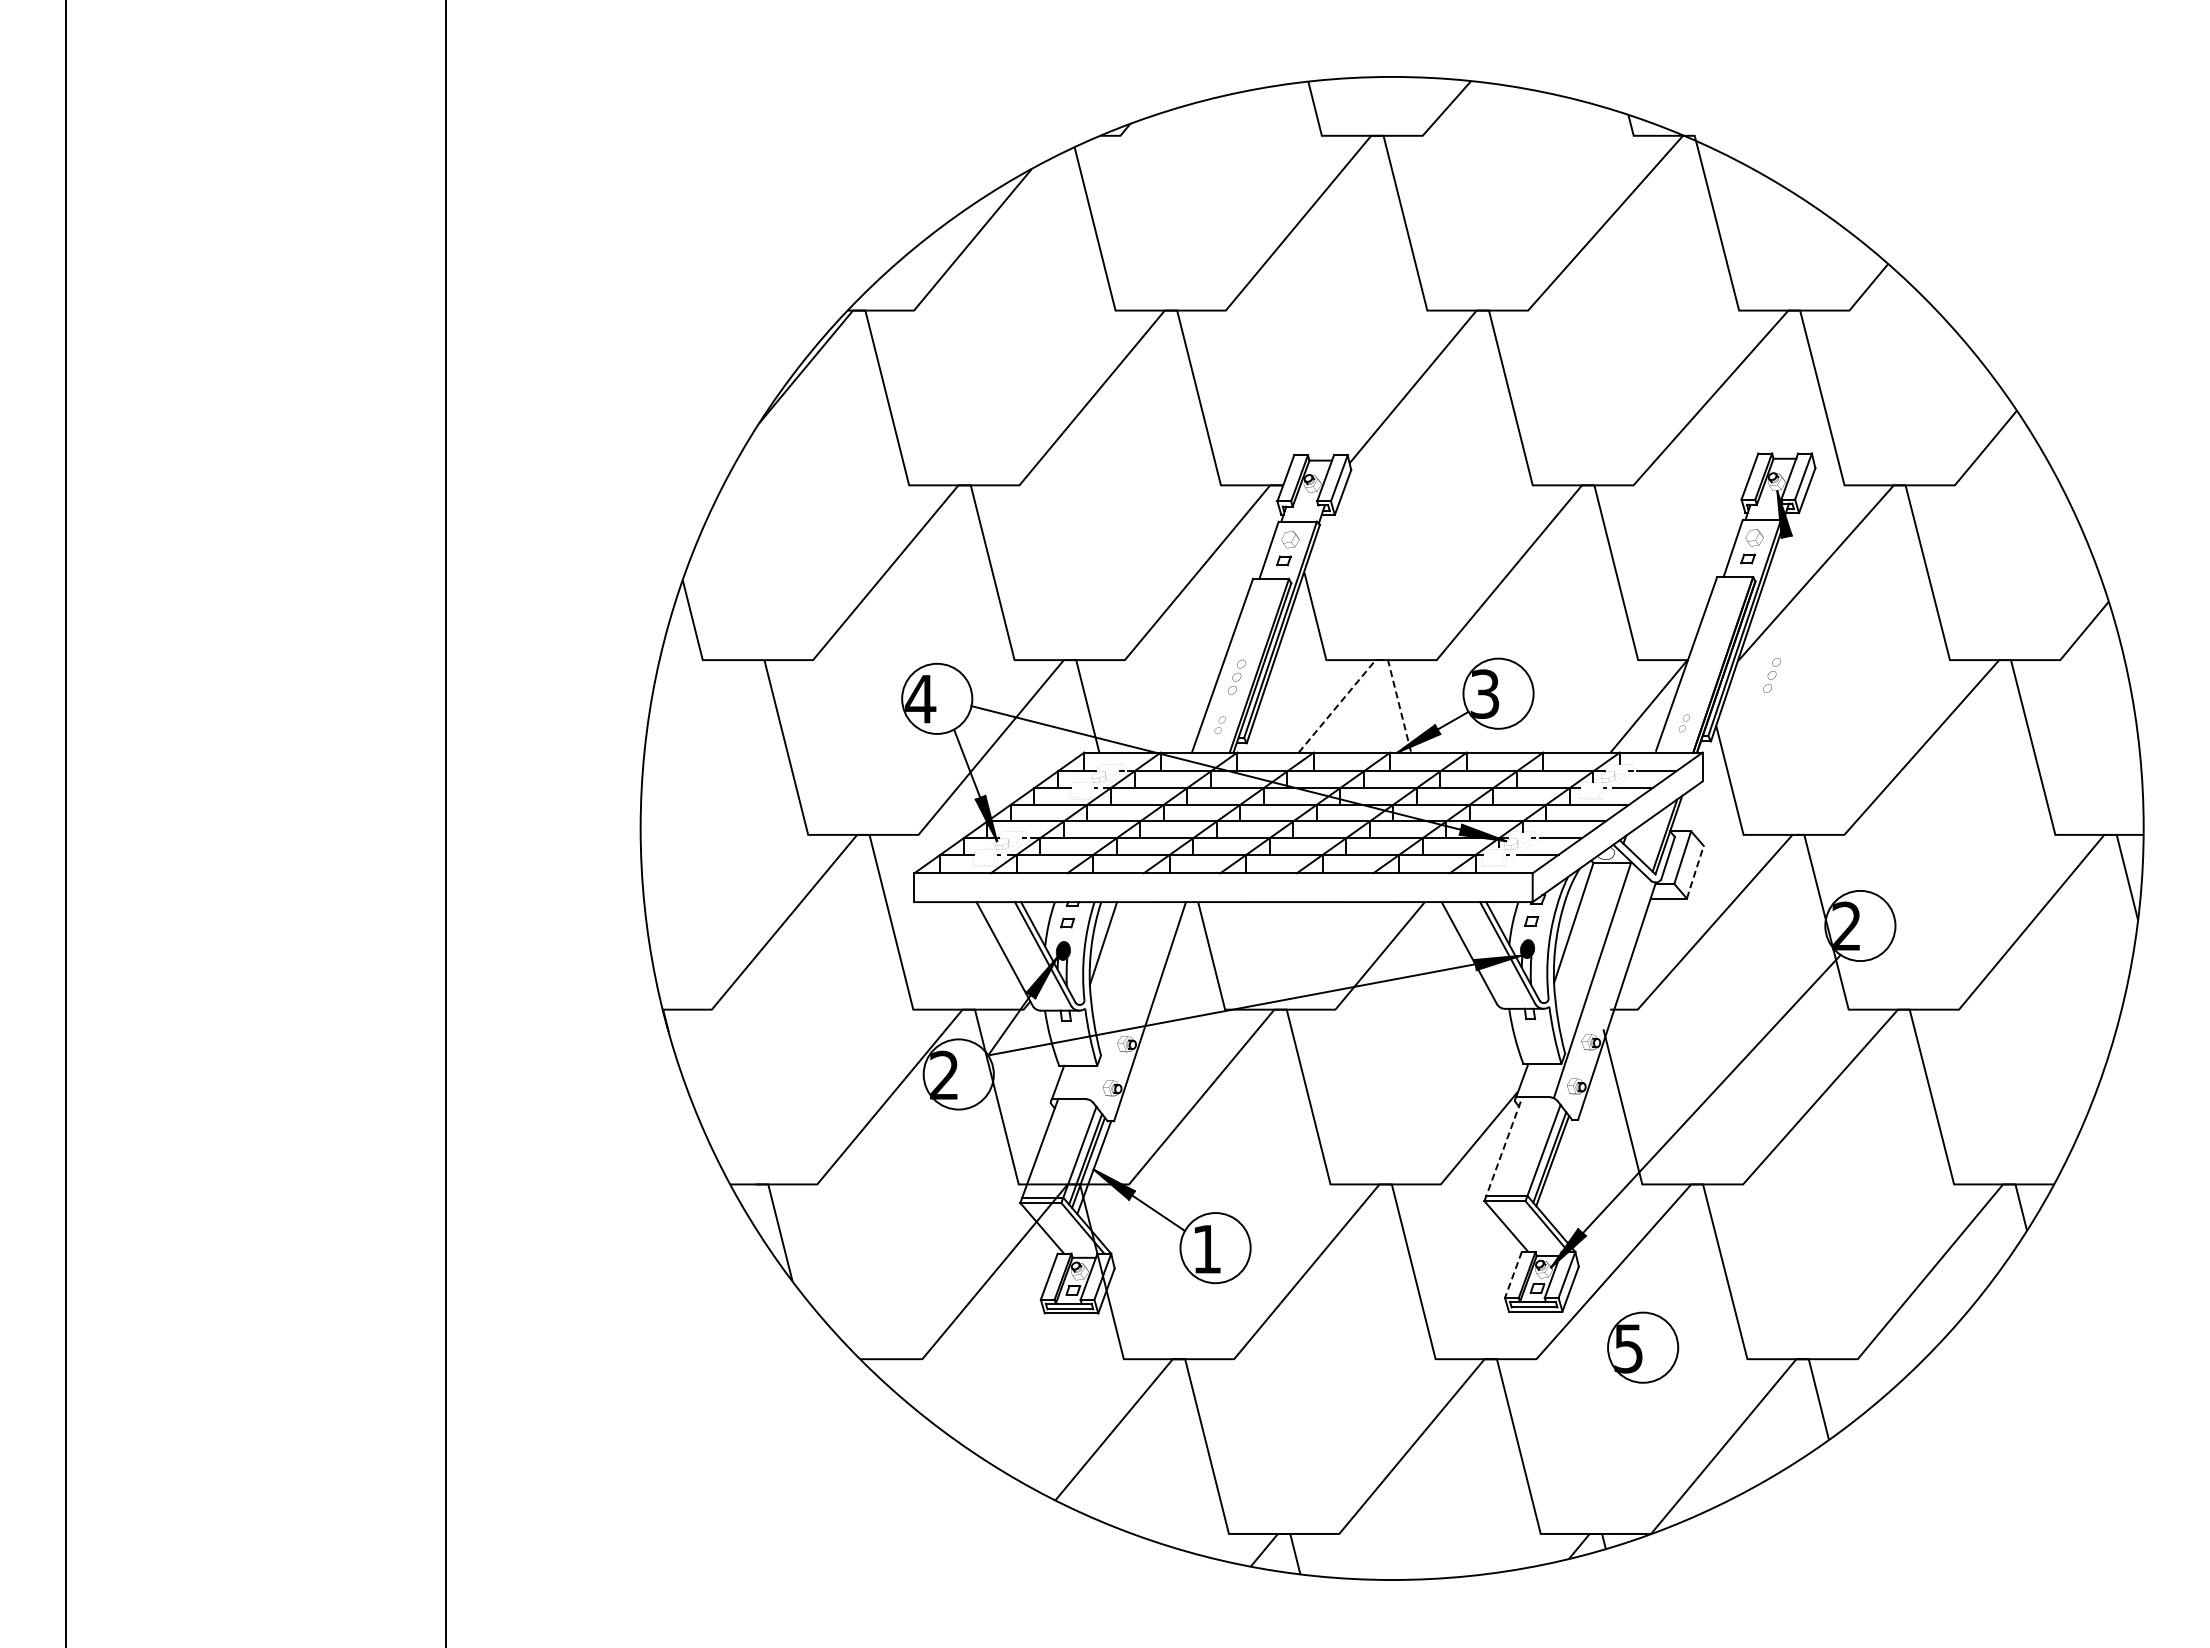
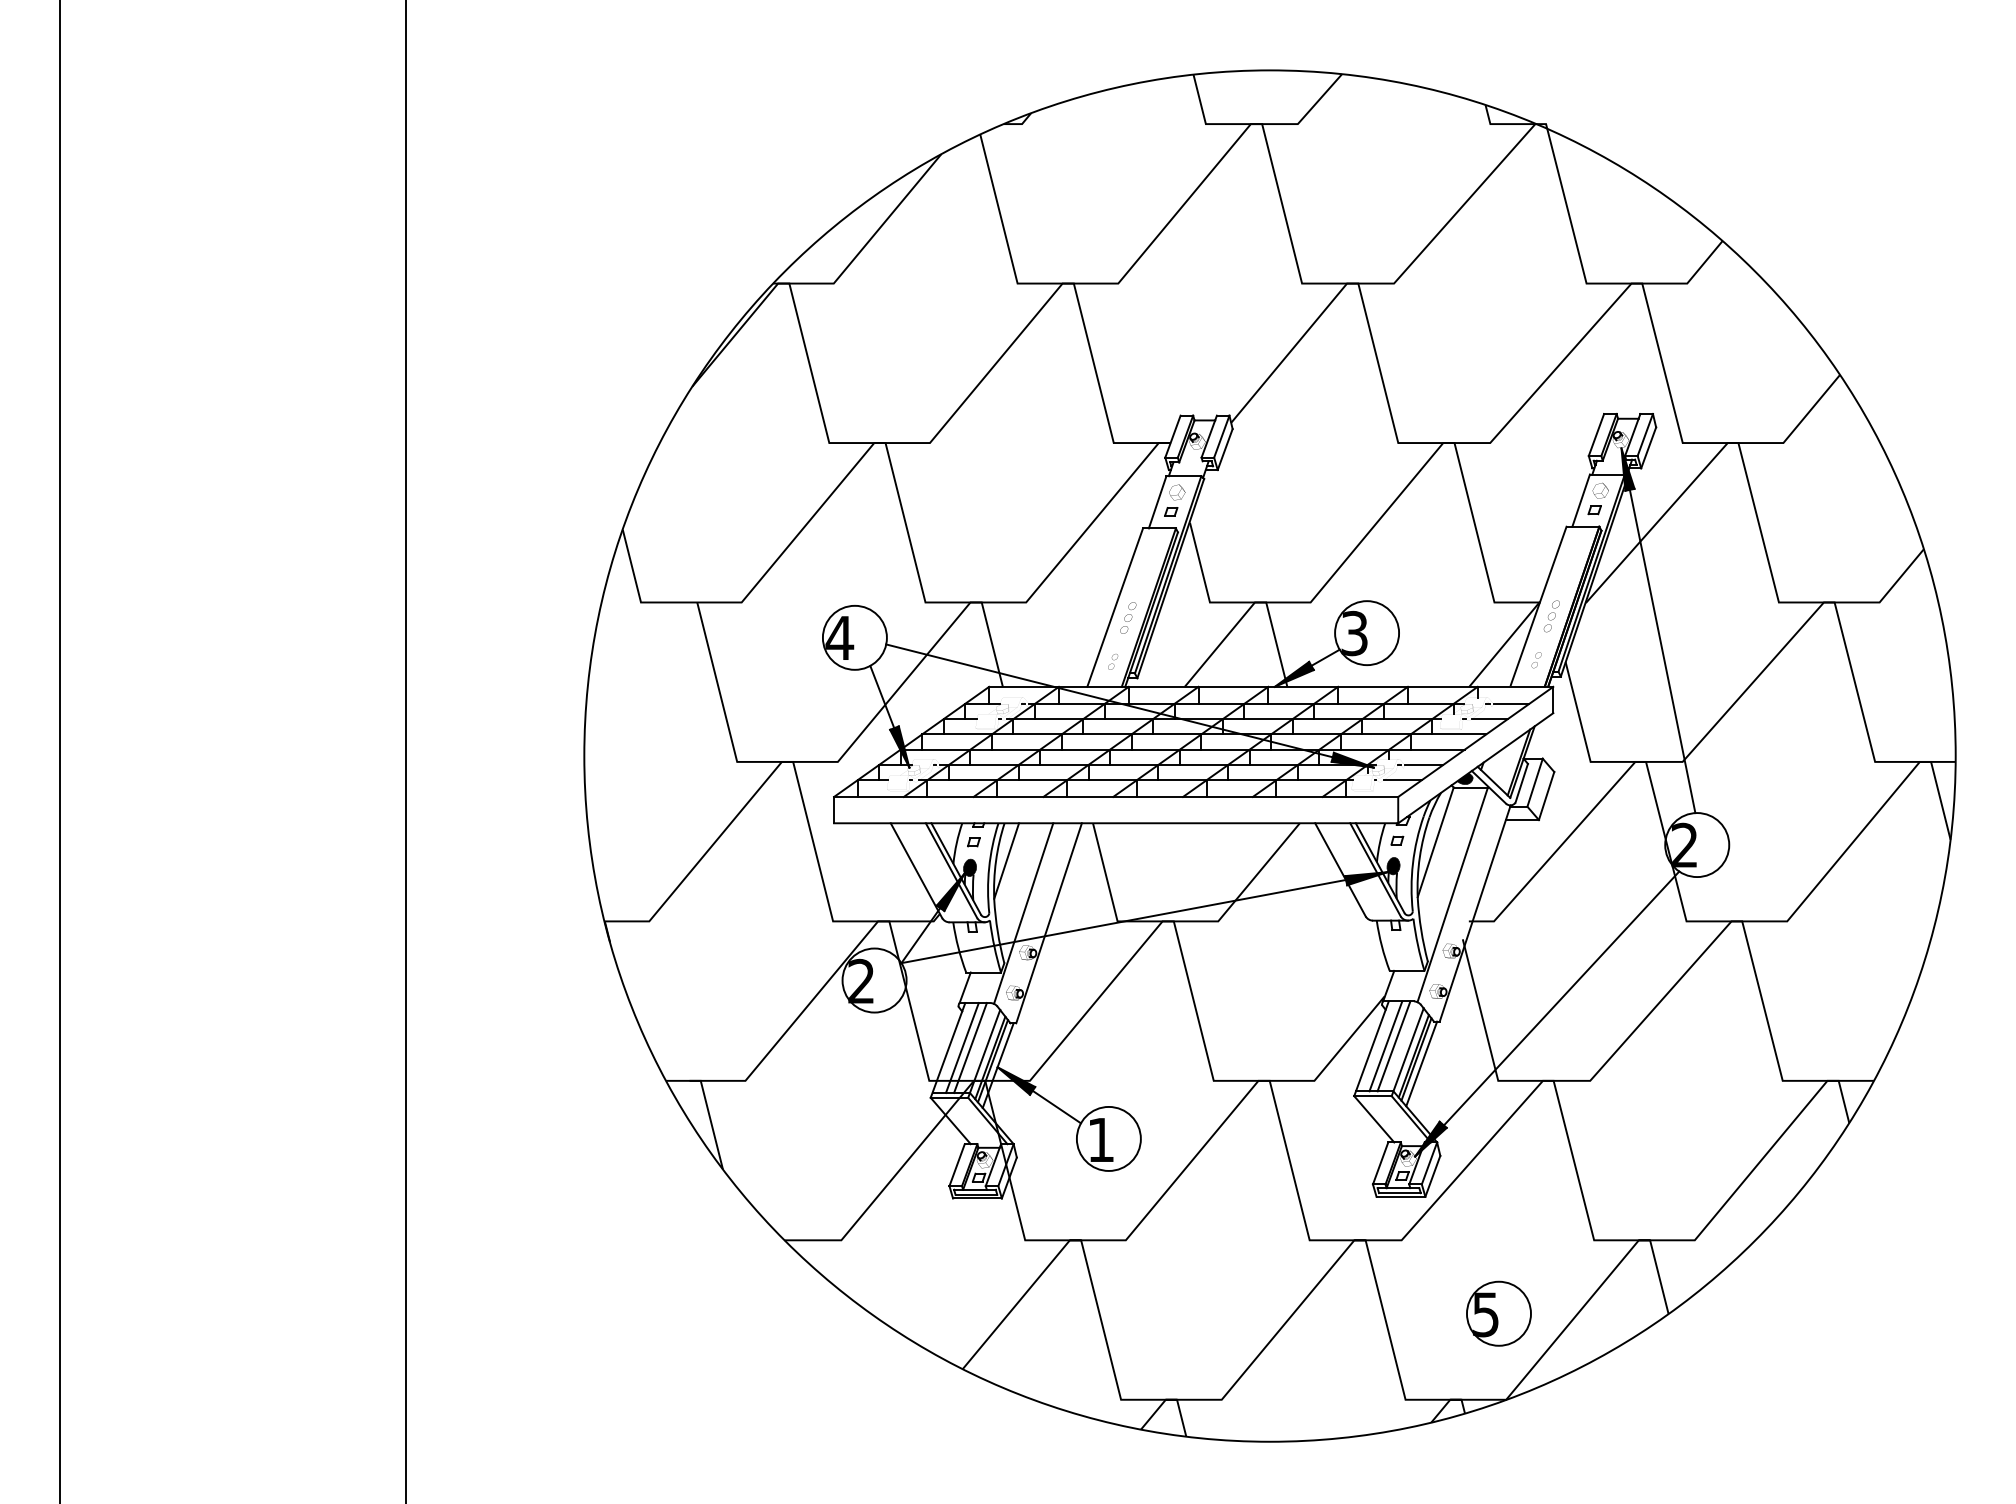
line: (1372, 663) -> (1252, 605), dashed -> solid
part: (1771, 675) -> (1551, 616), moved
line: (1822, 713) -> (1662, 651), added
fill: (1605, 853) -> (1464, 778), added
line: (1695, 872) -> (1546, 796), dashed -> solid
line: (1121, 1001) -> (1023, 913), added
line: (1519, 1146) -> (1386, 1046), added
line: (1528, 1146) -> (1394, 1046), added
line: (1055, 1148) -> (962, 1048), added
line: (1063, 1148) -> (970, 1048), added
line: (1503, 1148) -> (1371, 1048), dashed -> solid
line: (1558, 1165) -> (1421, 1063), added
line: (1513, 1275) -> (1380, 1163), dashed -> solid
part: (1643, 1347) -> (1499, 1313), moved

